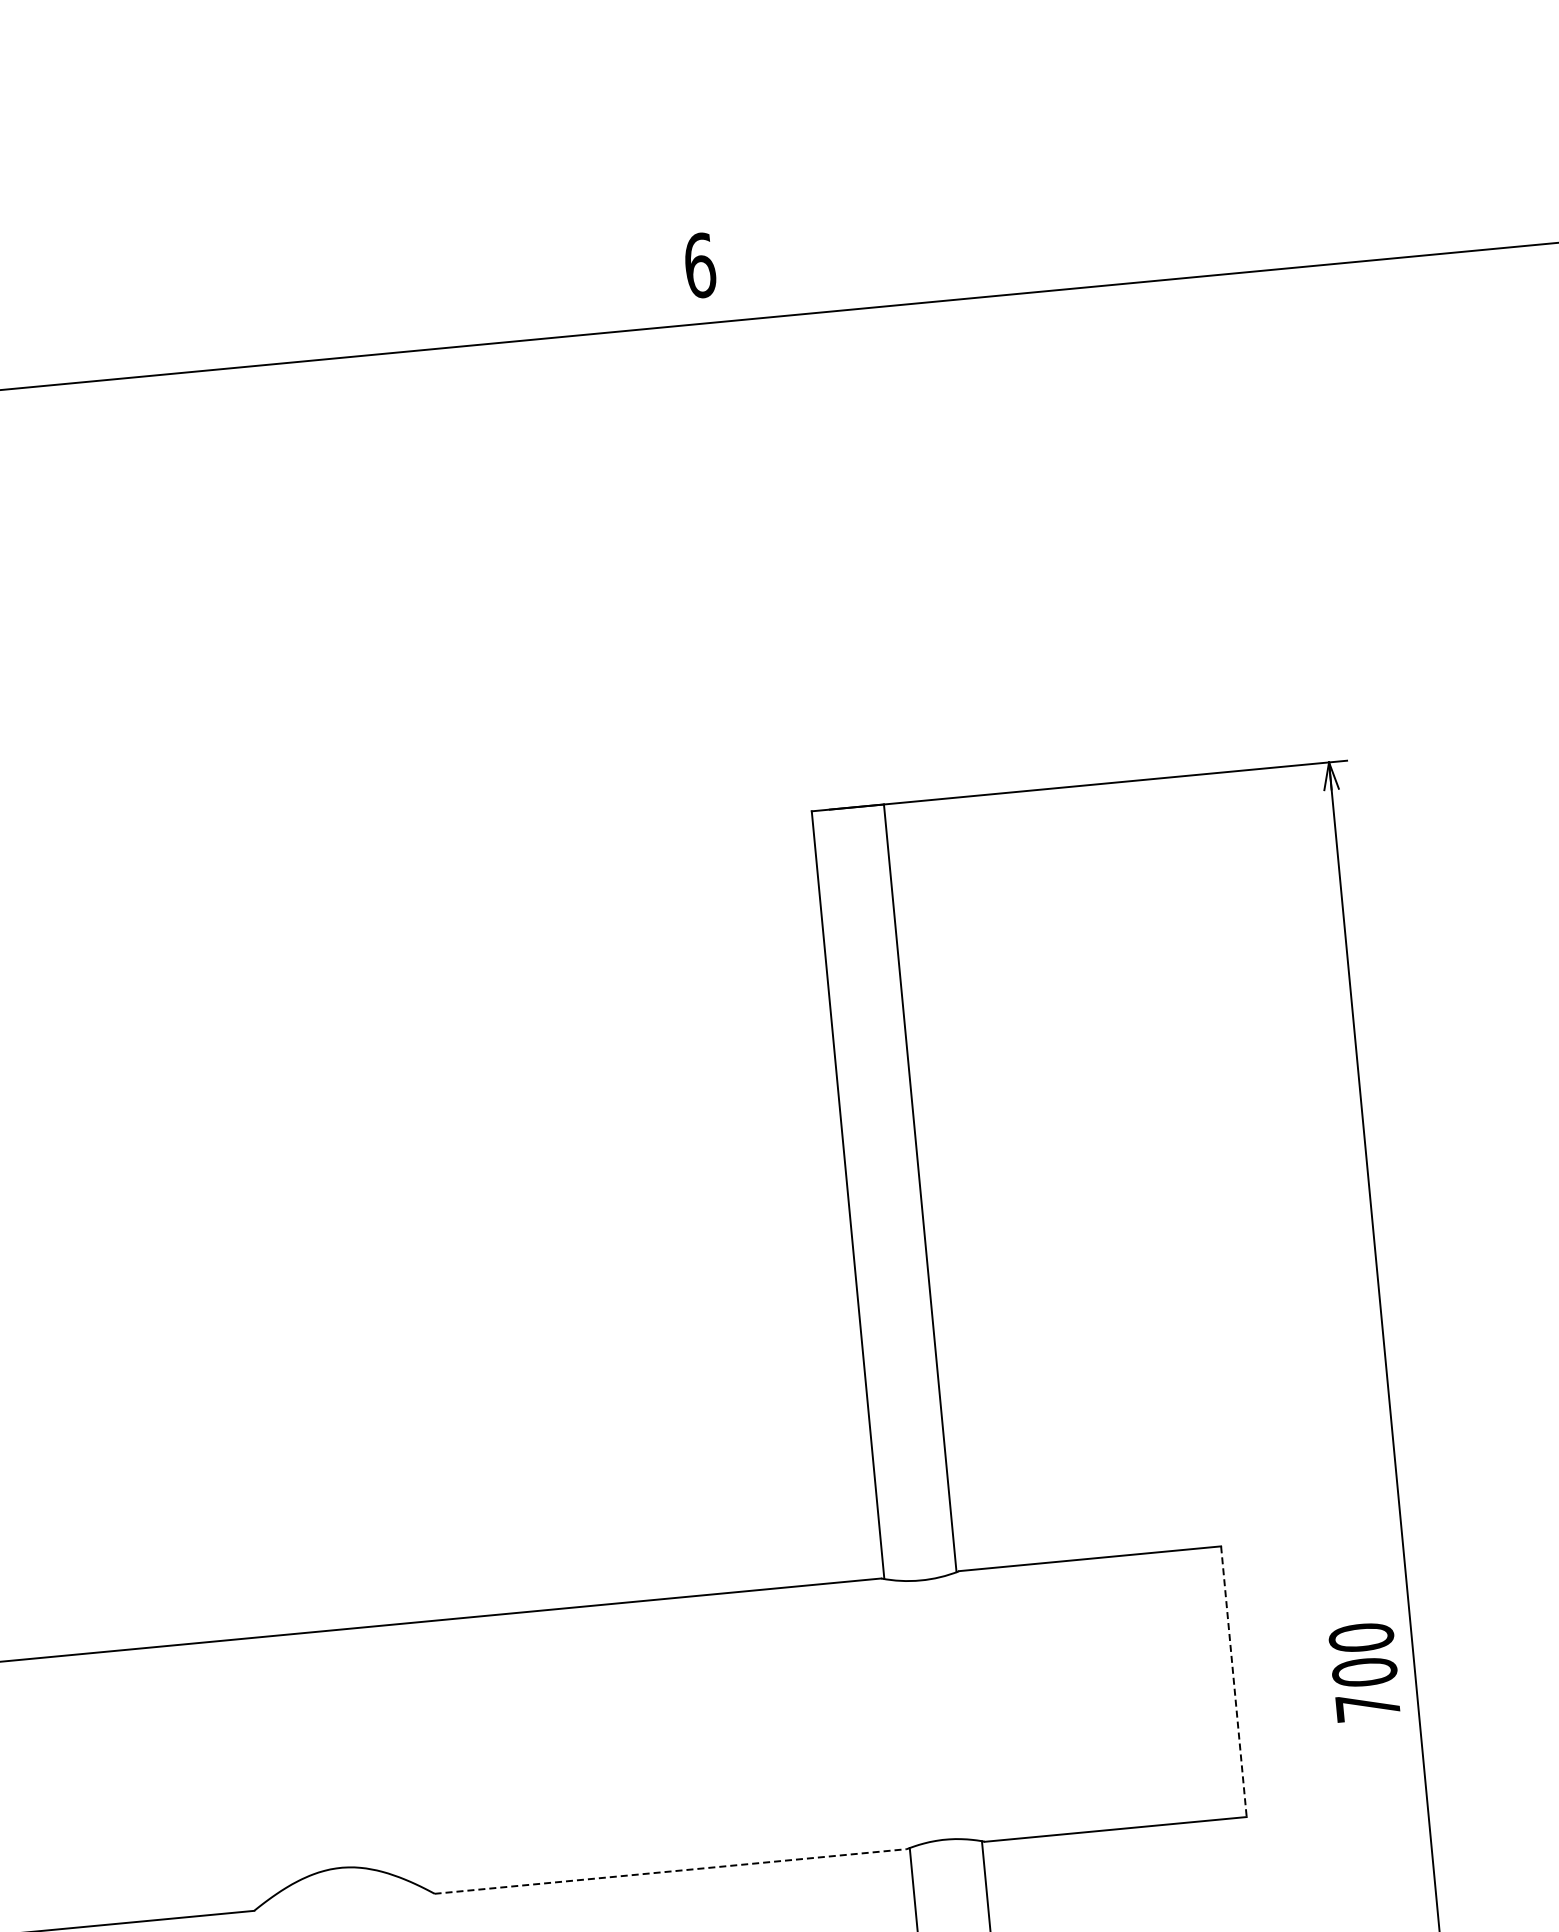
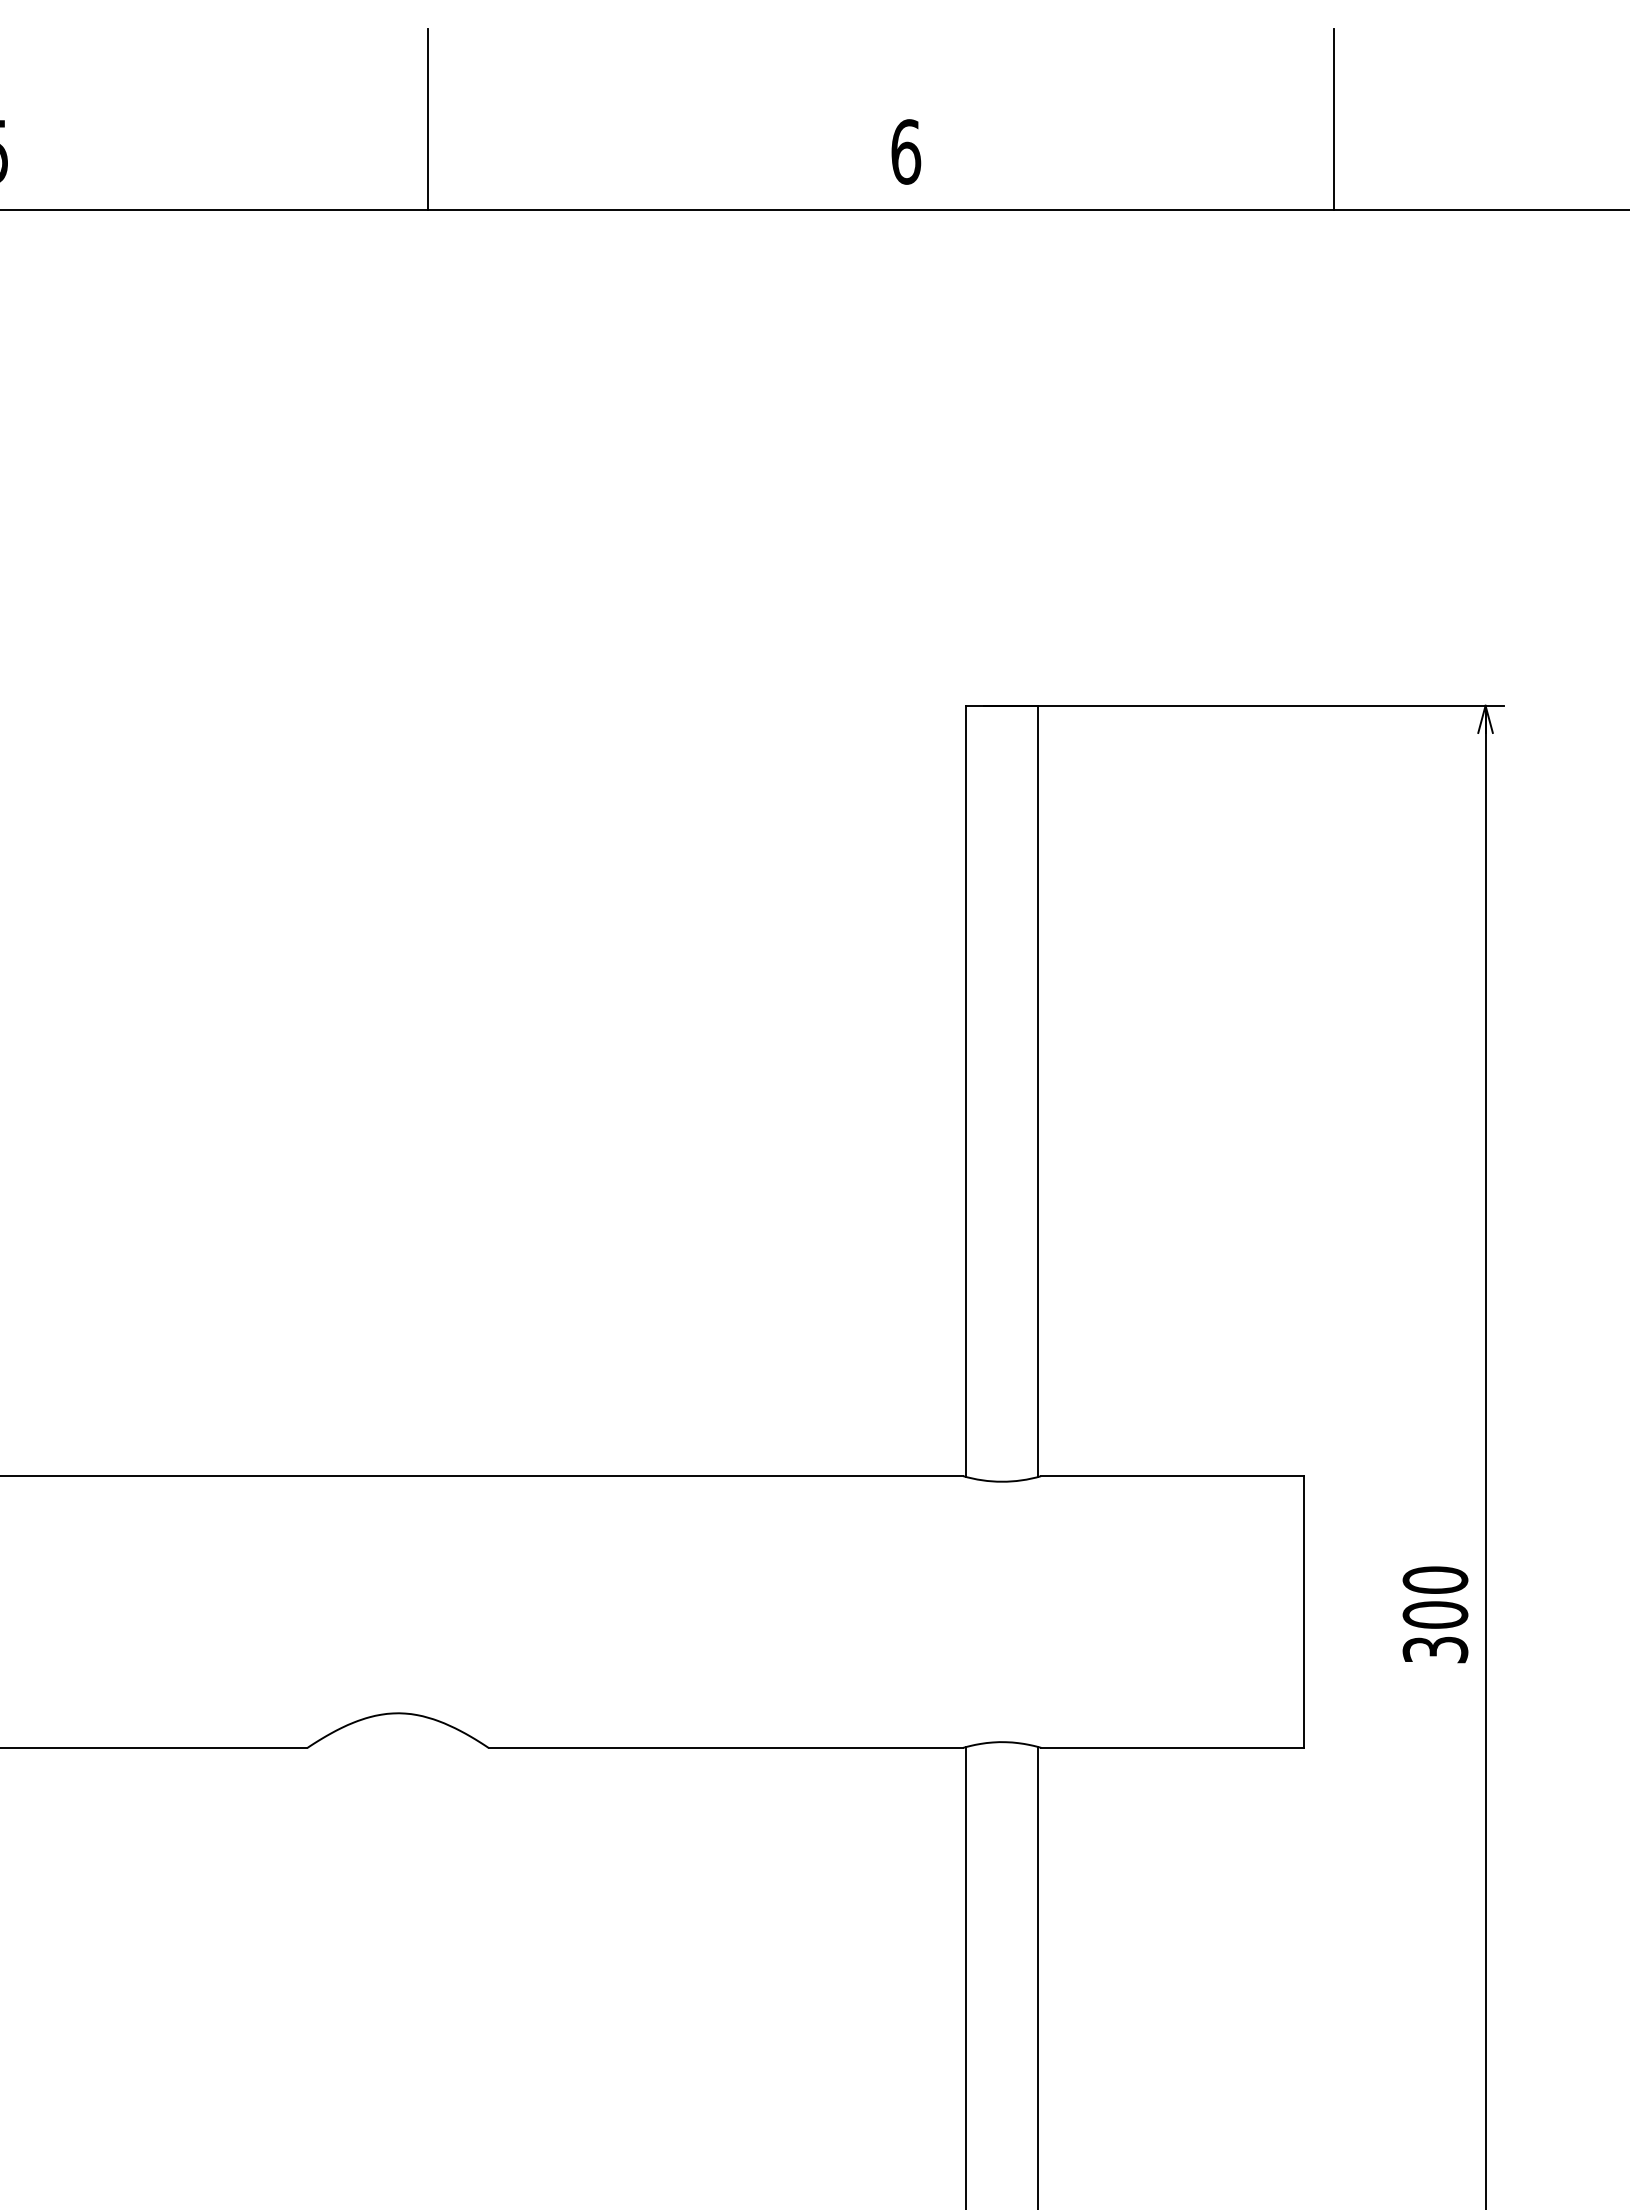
line: (1123, 192) -> (1334, 119), added
line: (221, 278) -> (428, 119), added
line: (1234, 1682) -> (1304, 1612), dashed -> solid
text: (1368, 1706) -> (1435, 1649), 700 -> 300
line: (671, 1870) -> (726, 1747), dashed -> solid

